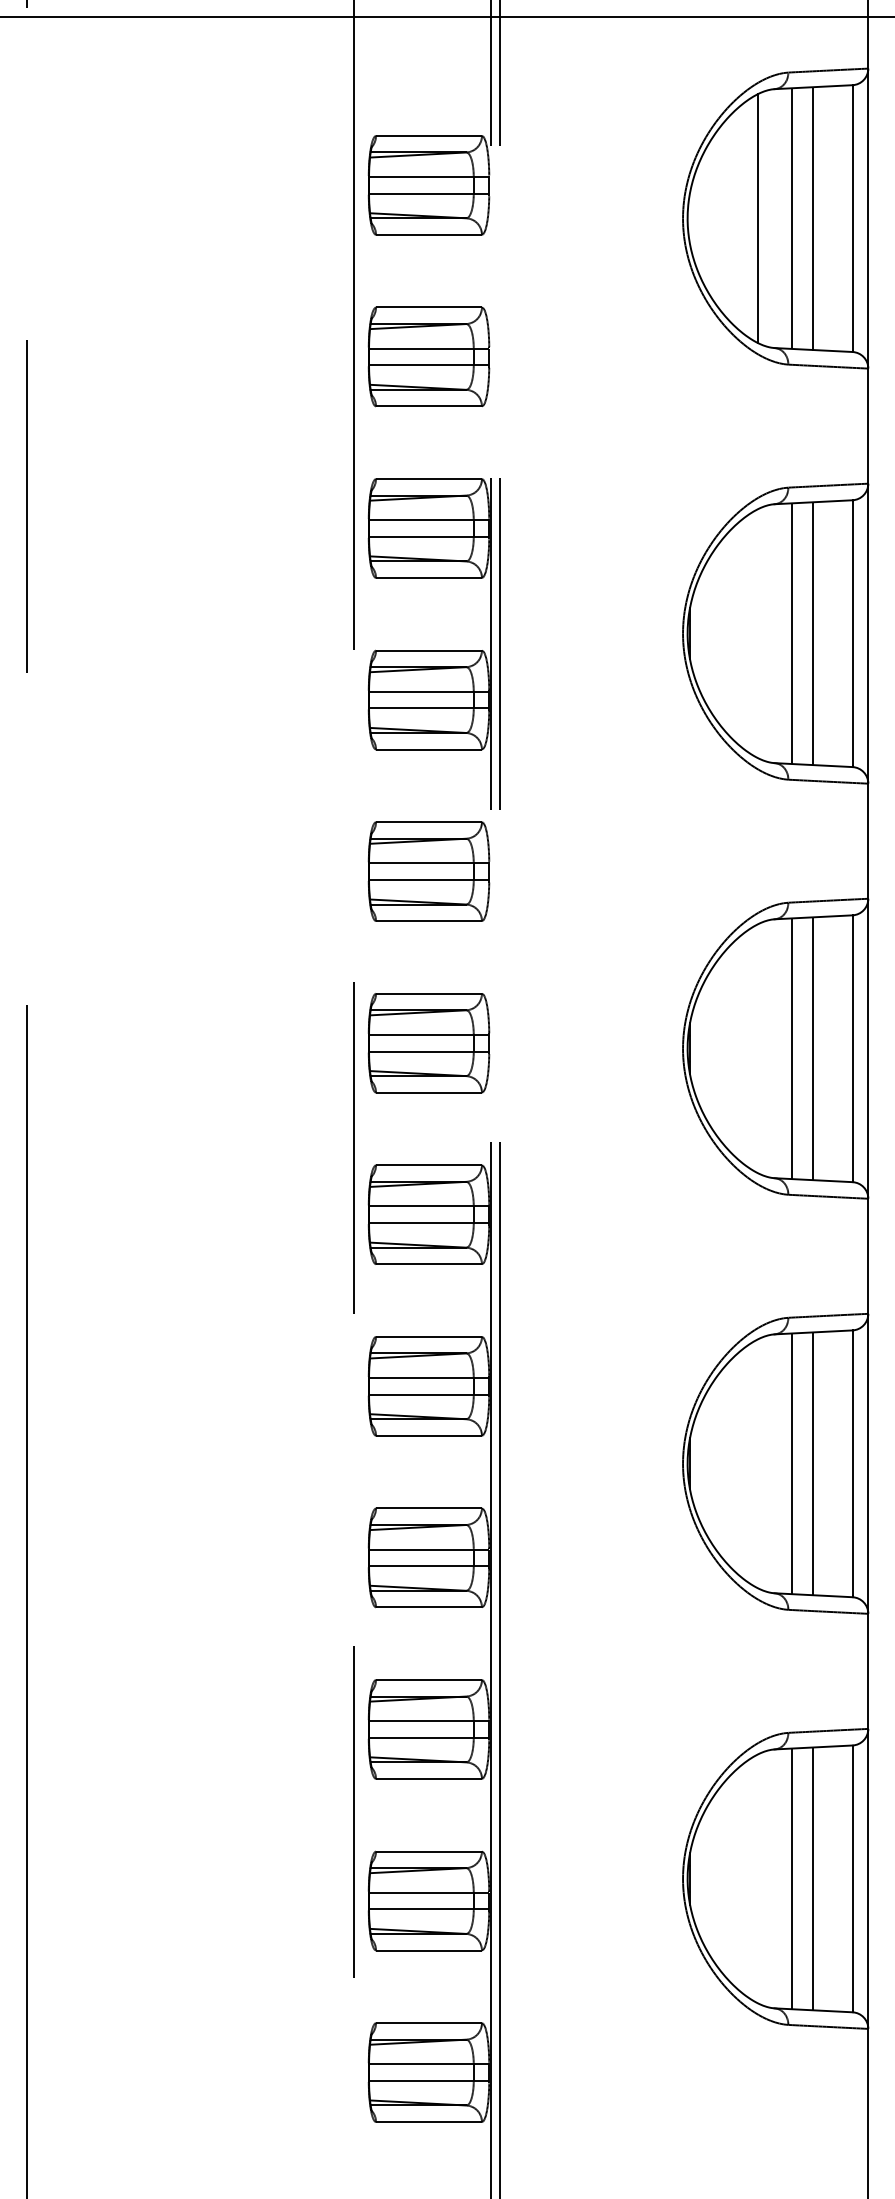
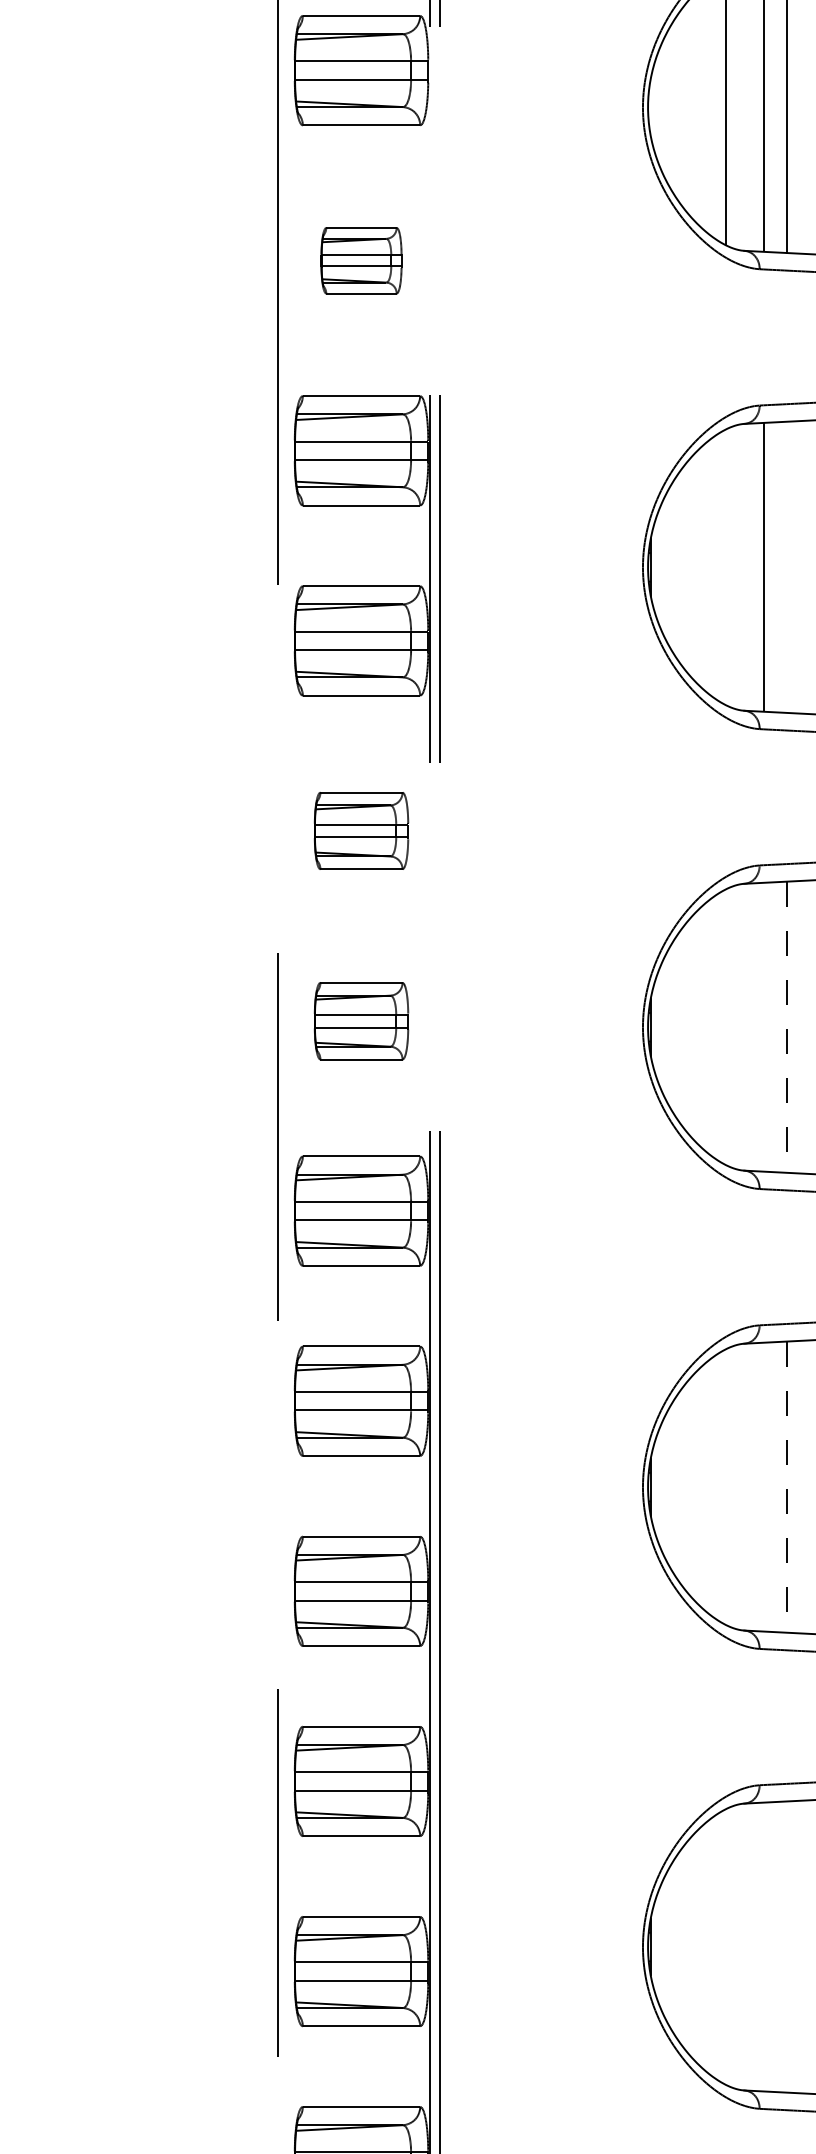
part: (428, 356) -> (360, 260), size x0.6
line: (812, 633) -> (786, 567), removed
part: (428, 871) -> (360, 830), size x0.7
part: (428, 1043) -> (360, 1021), size x0.7
line: (792, 1048) -> (764, 1026), removed
line: (812, 1048) -> (786, 1026), solid -> dashed
line: (792, 1463) -> (764, 1486), removed
line: (812, 1463) -> (786, 1486), solid -> dashed
line: (792, 1878) -> (764, 1946), removed
line: (812, 1878) -> (786, 1946), removed

